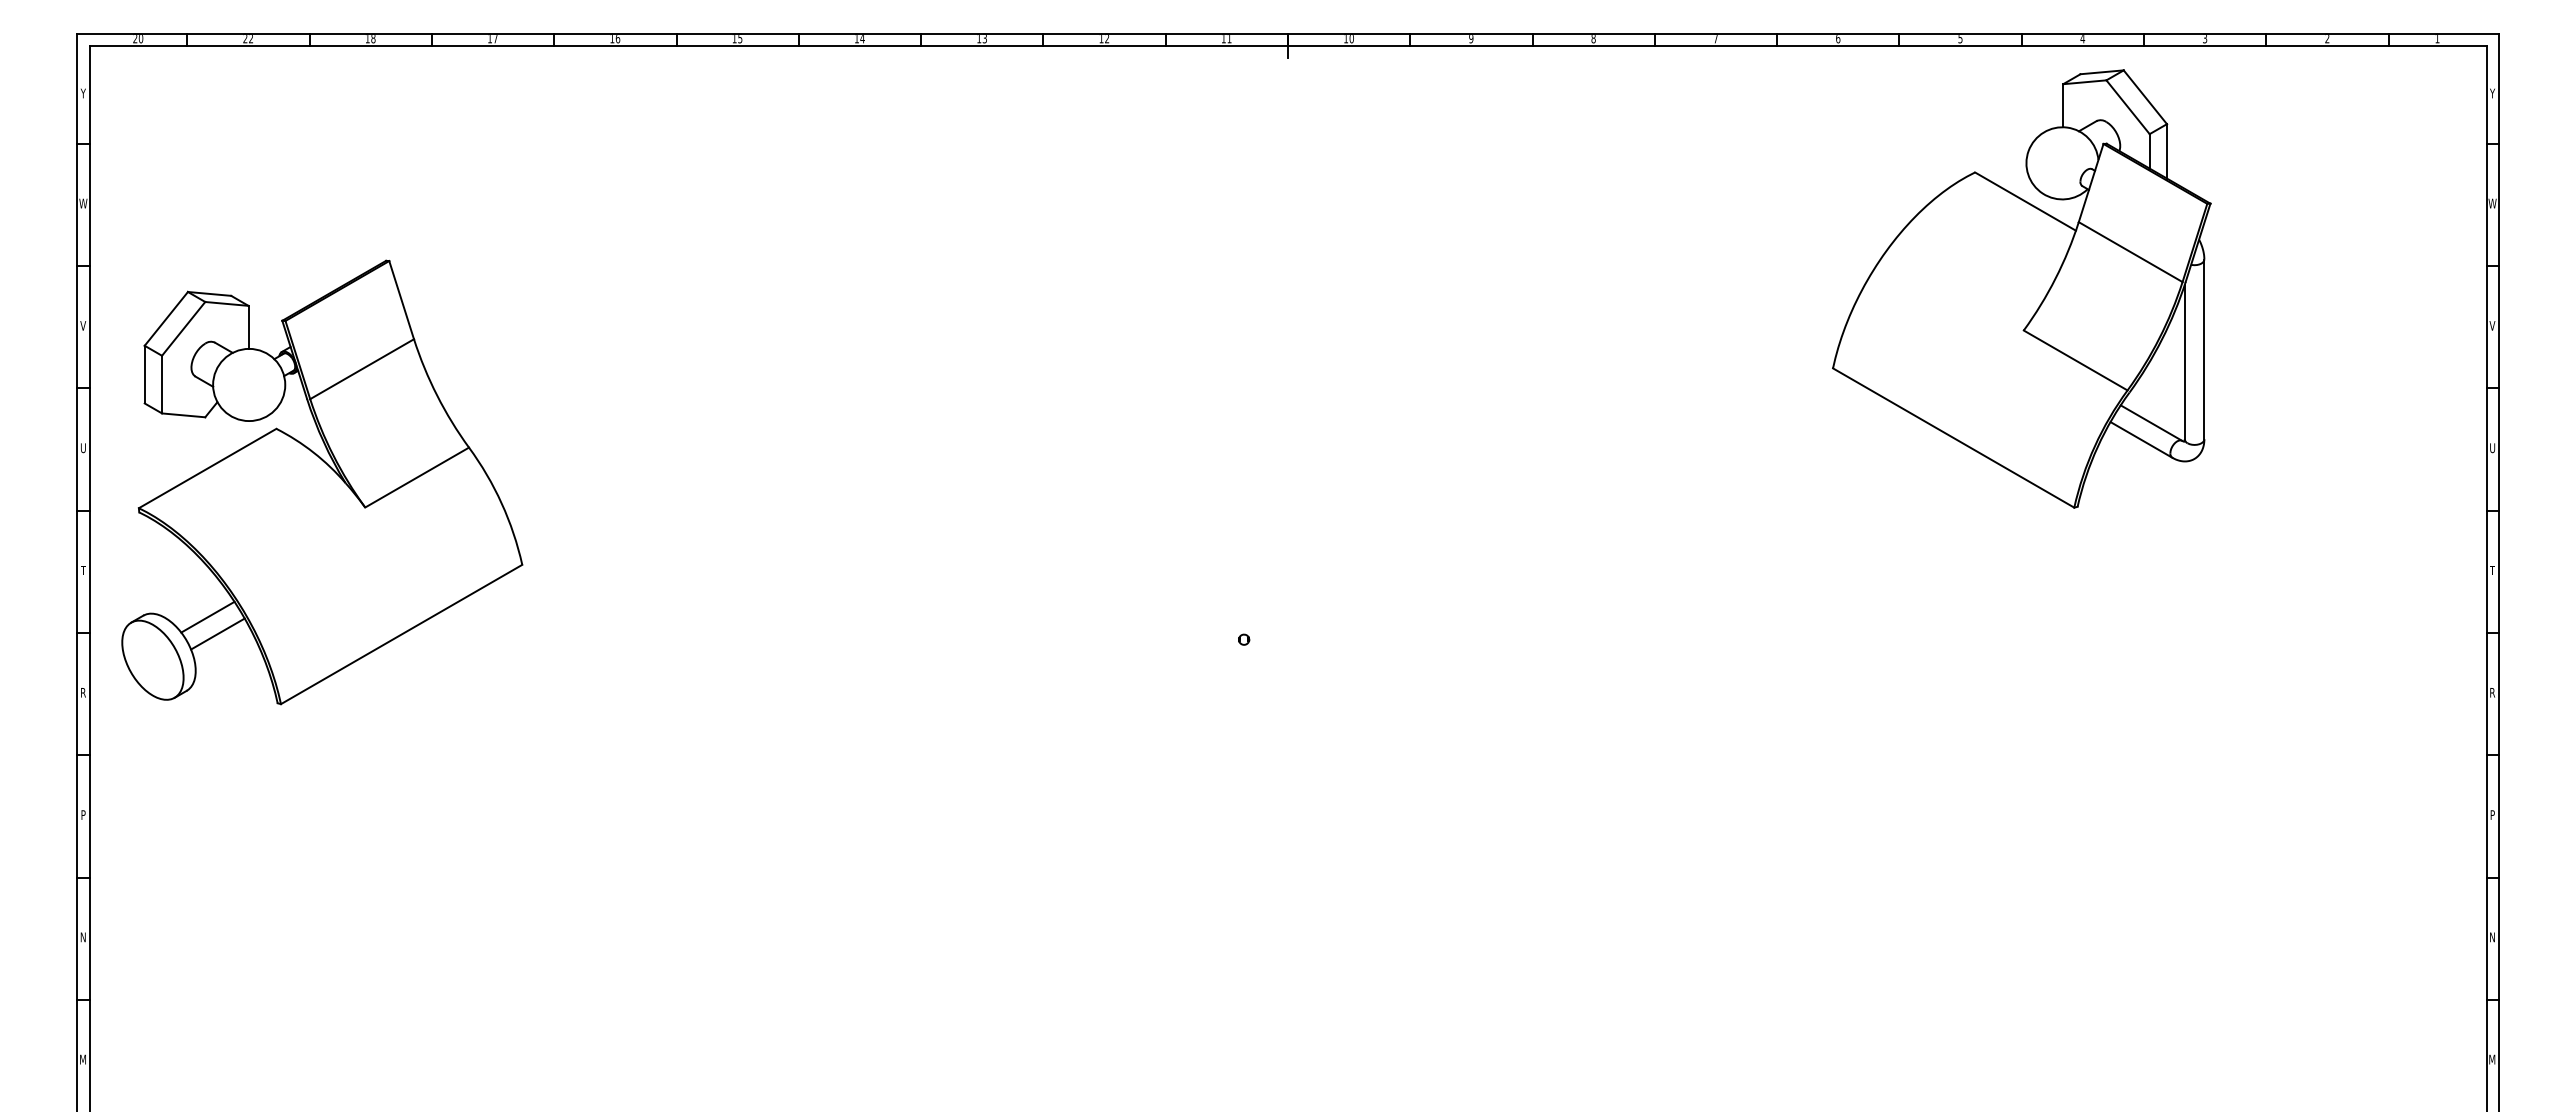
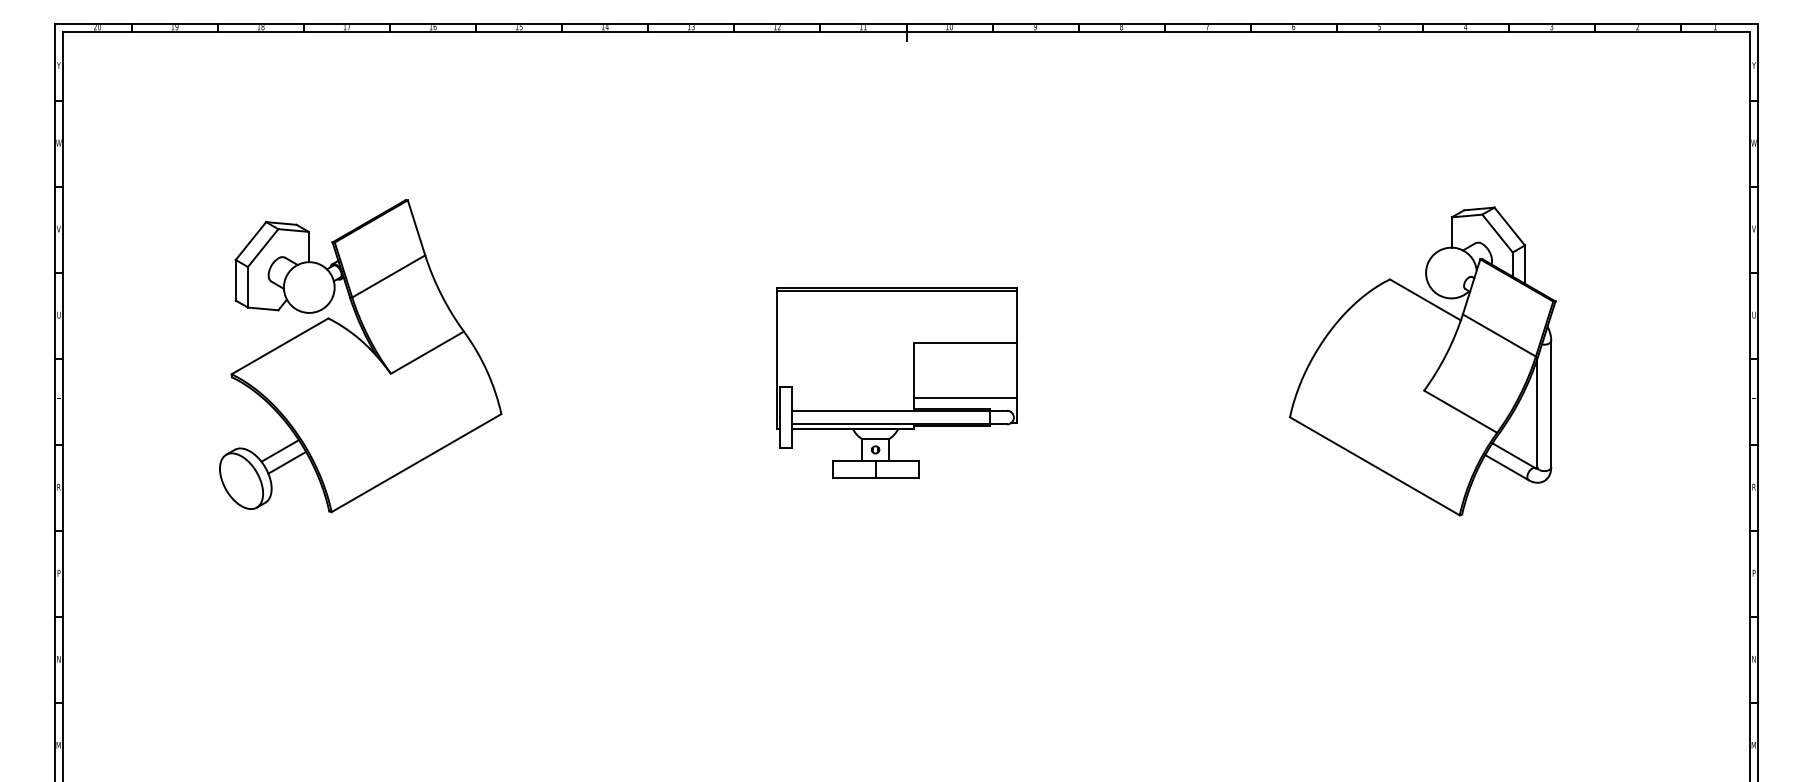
text: (248, 39) -> (175, 27), 22 -> 19
part: (2021, 288) -> (1422, 361), moved
part: (322, 482) -> (360, 356), moved
part: (1274, 544) -> (897, 382), added

